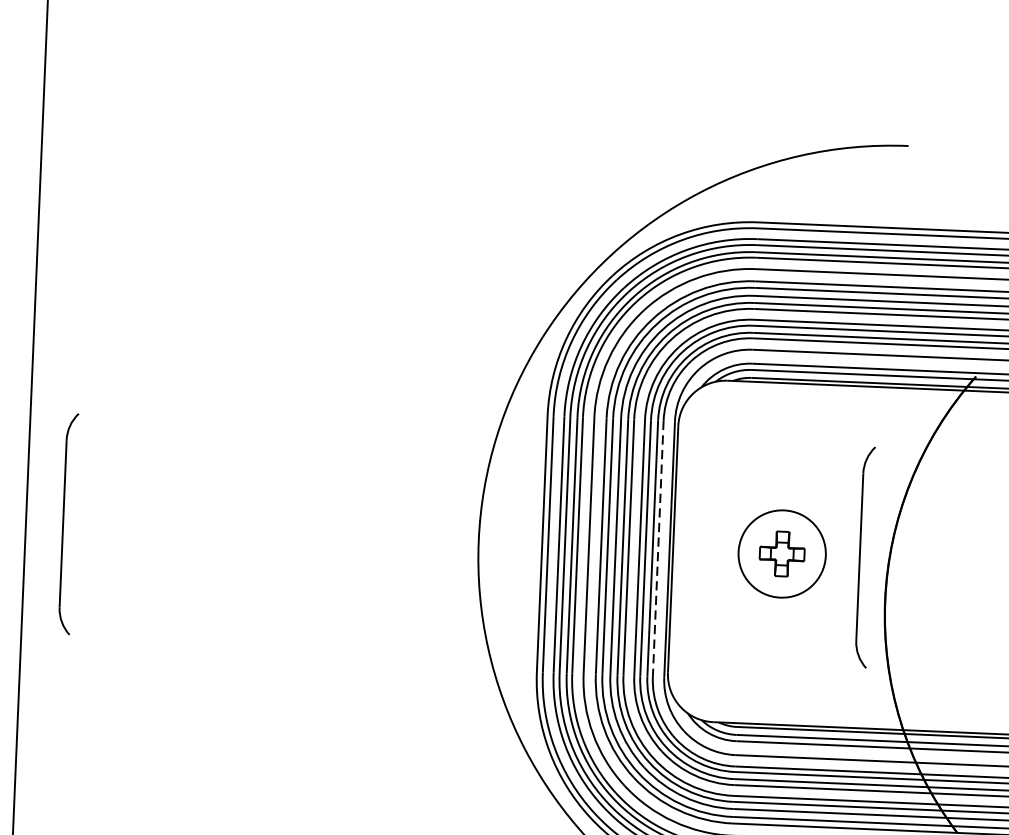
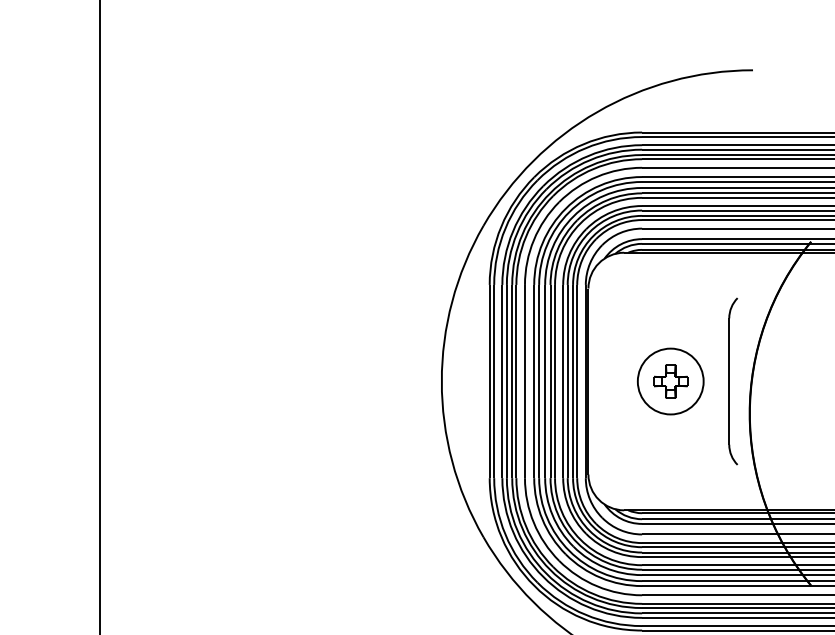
part: (68, 524) -> (132, 381), removed
line: (658, 548) -> (577, 381), dashed -> solid

